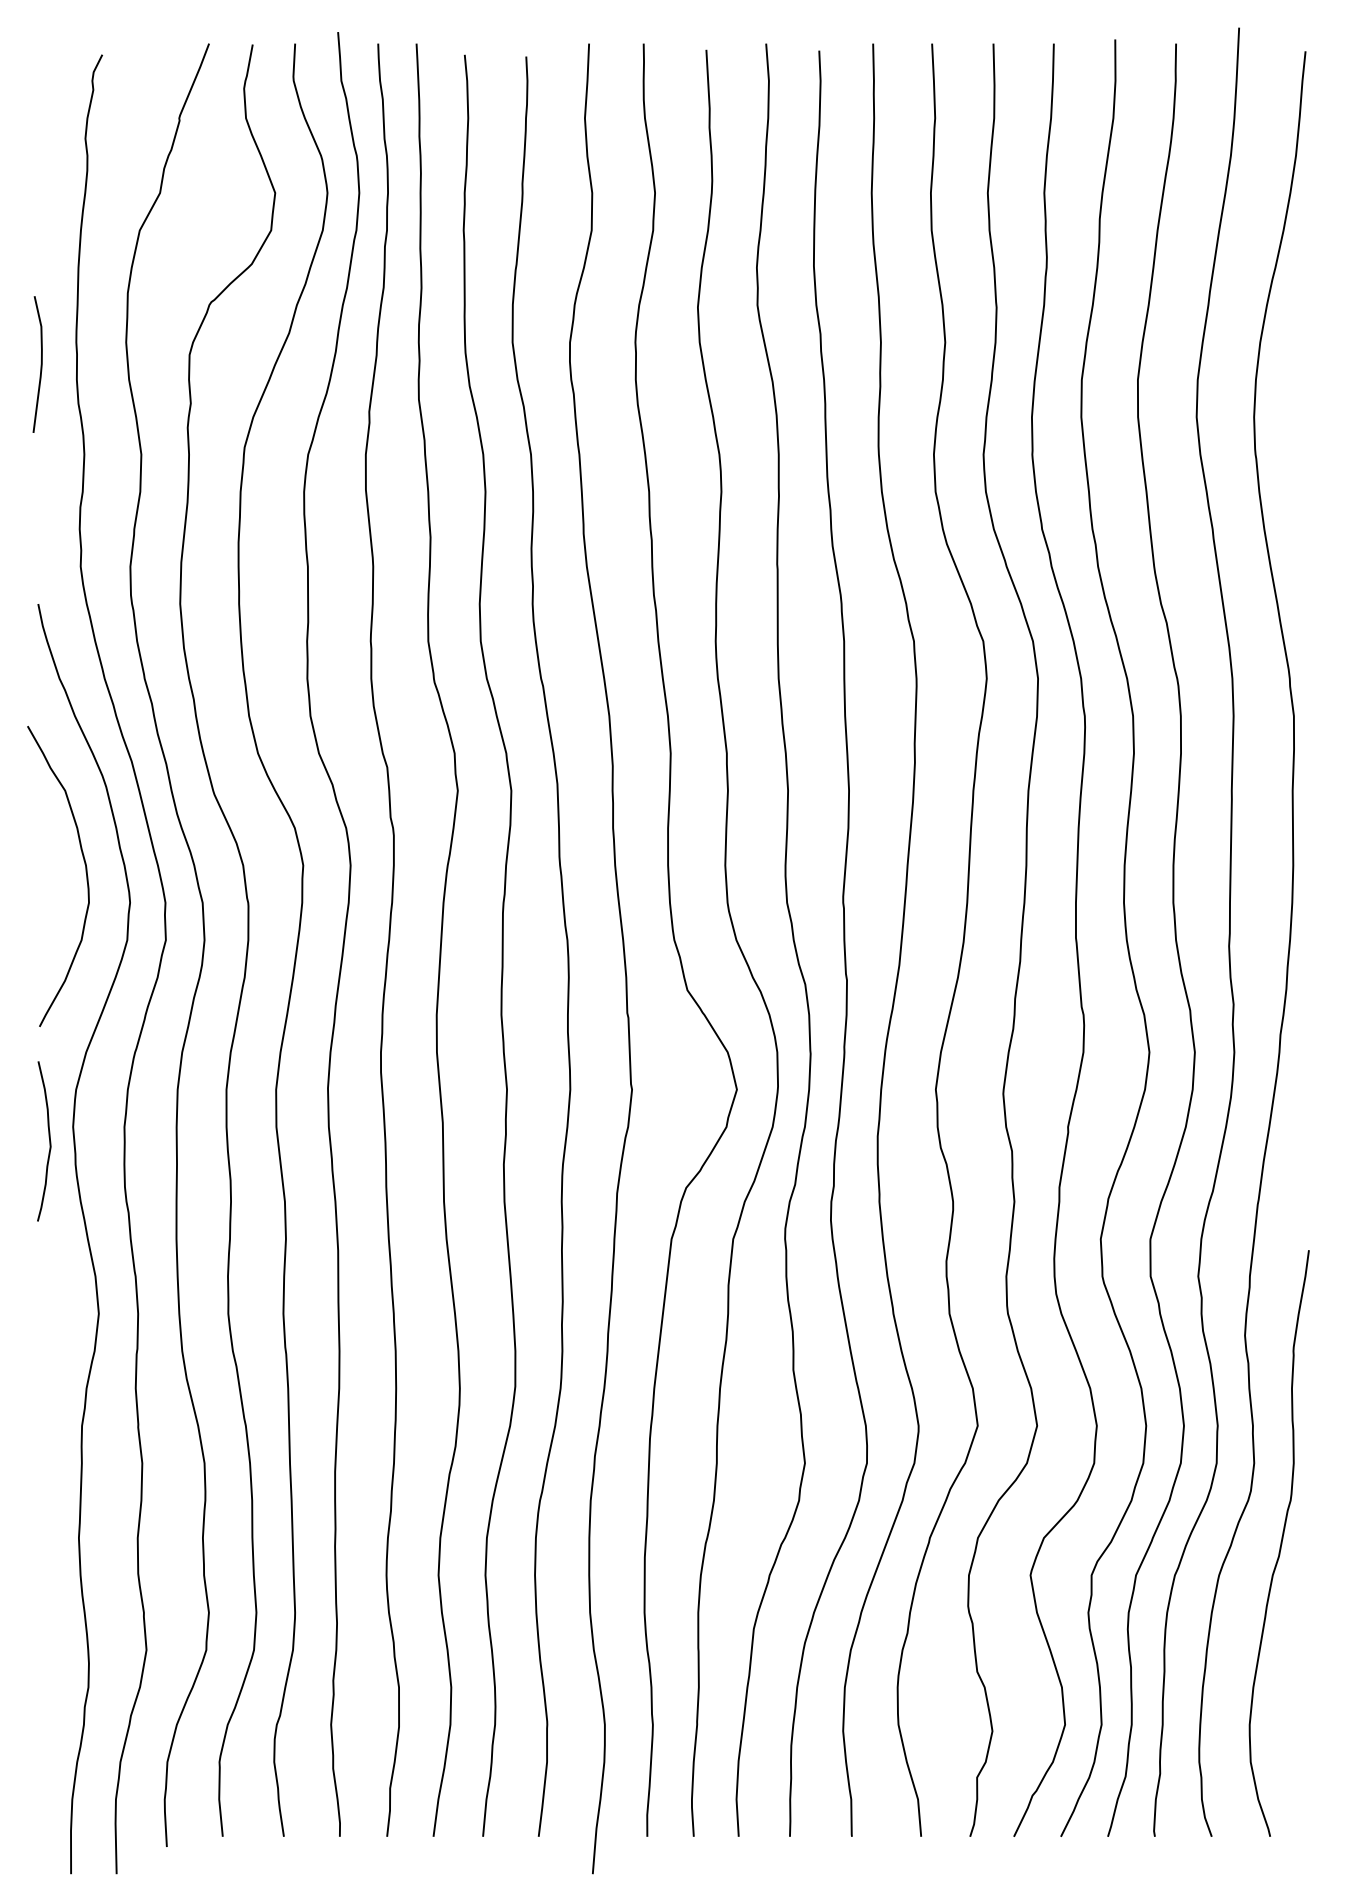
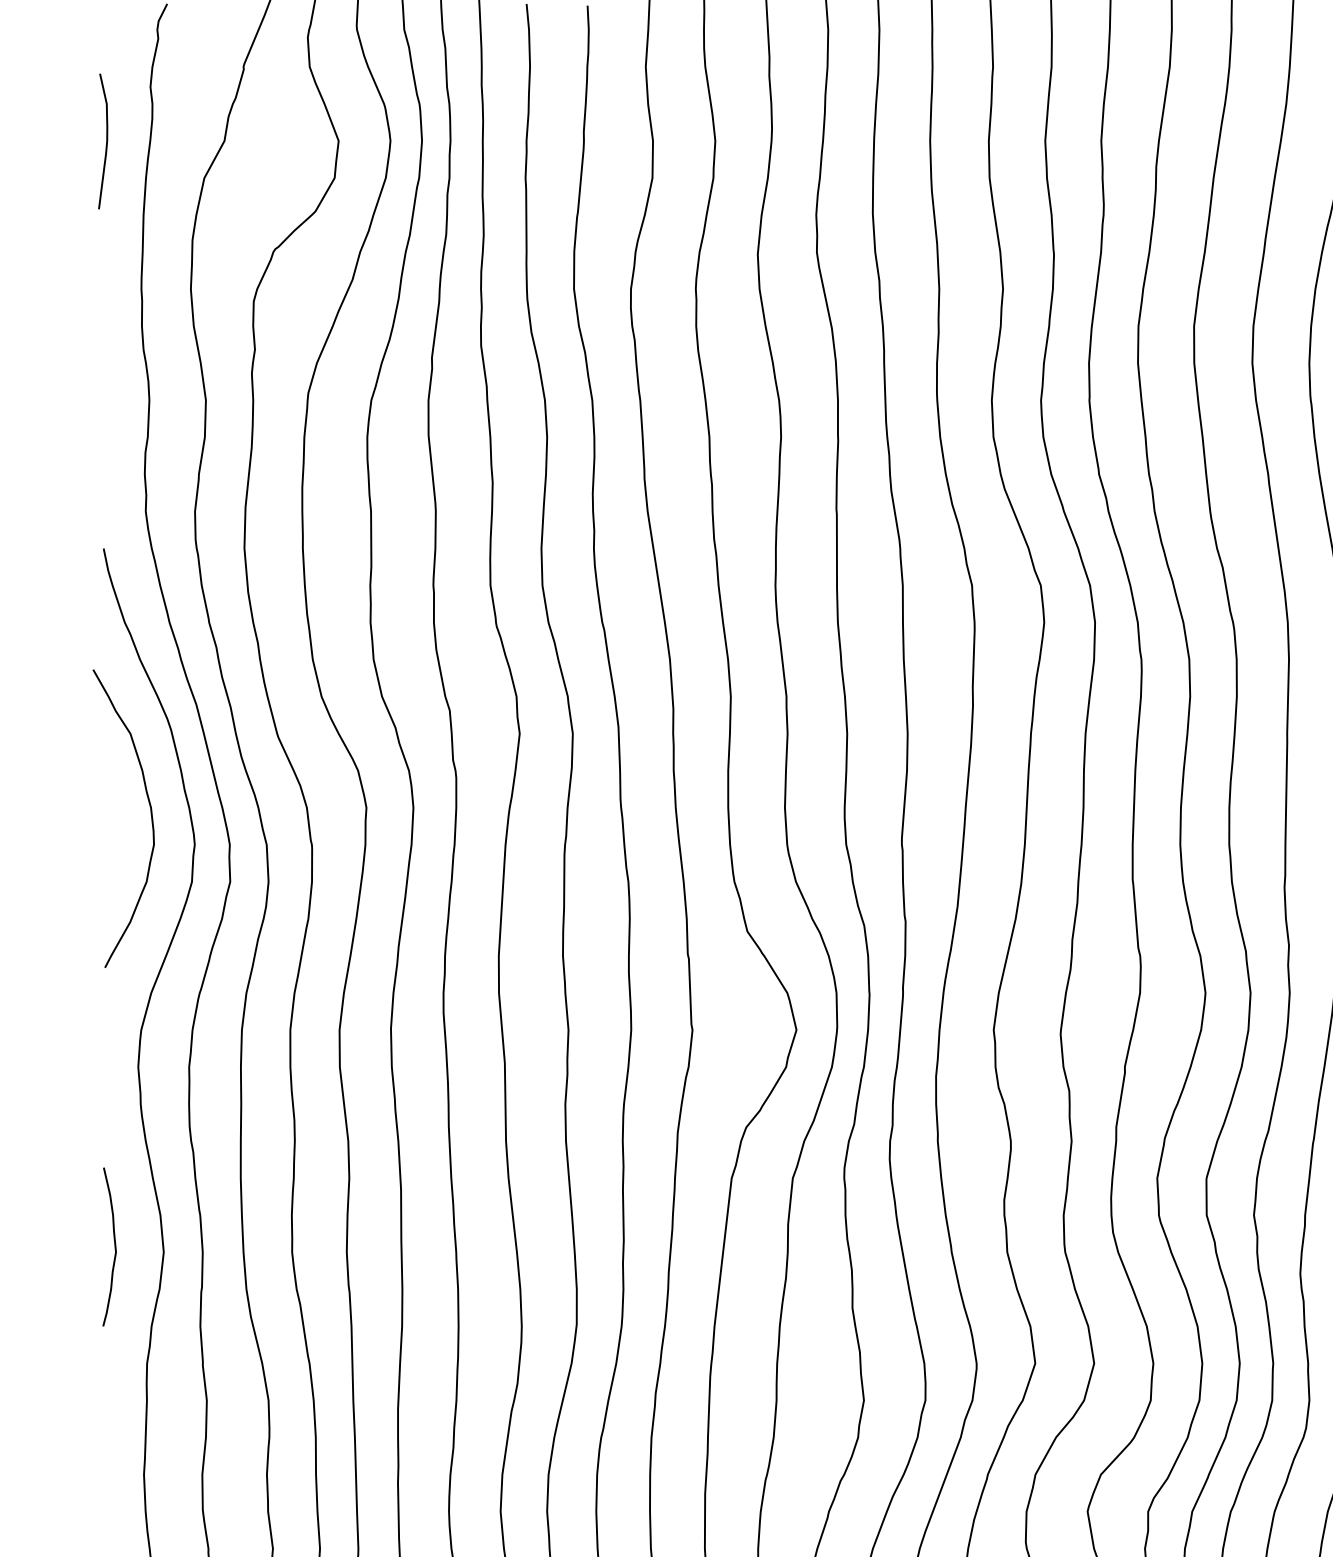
curve: (40, 364) -> (105, 141), moved
curve: (49, 1141) -> (114, 1247), moved

